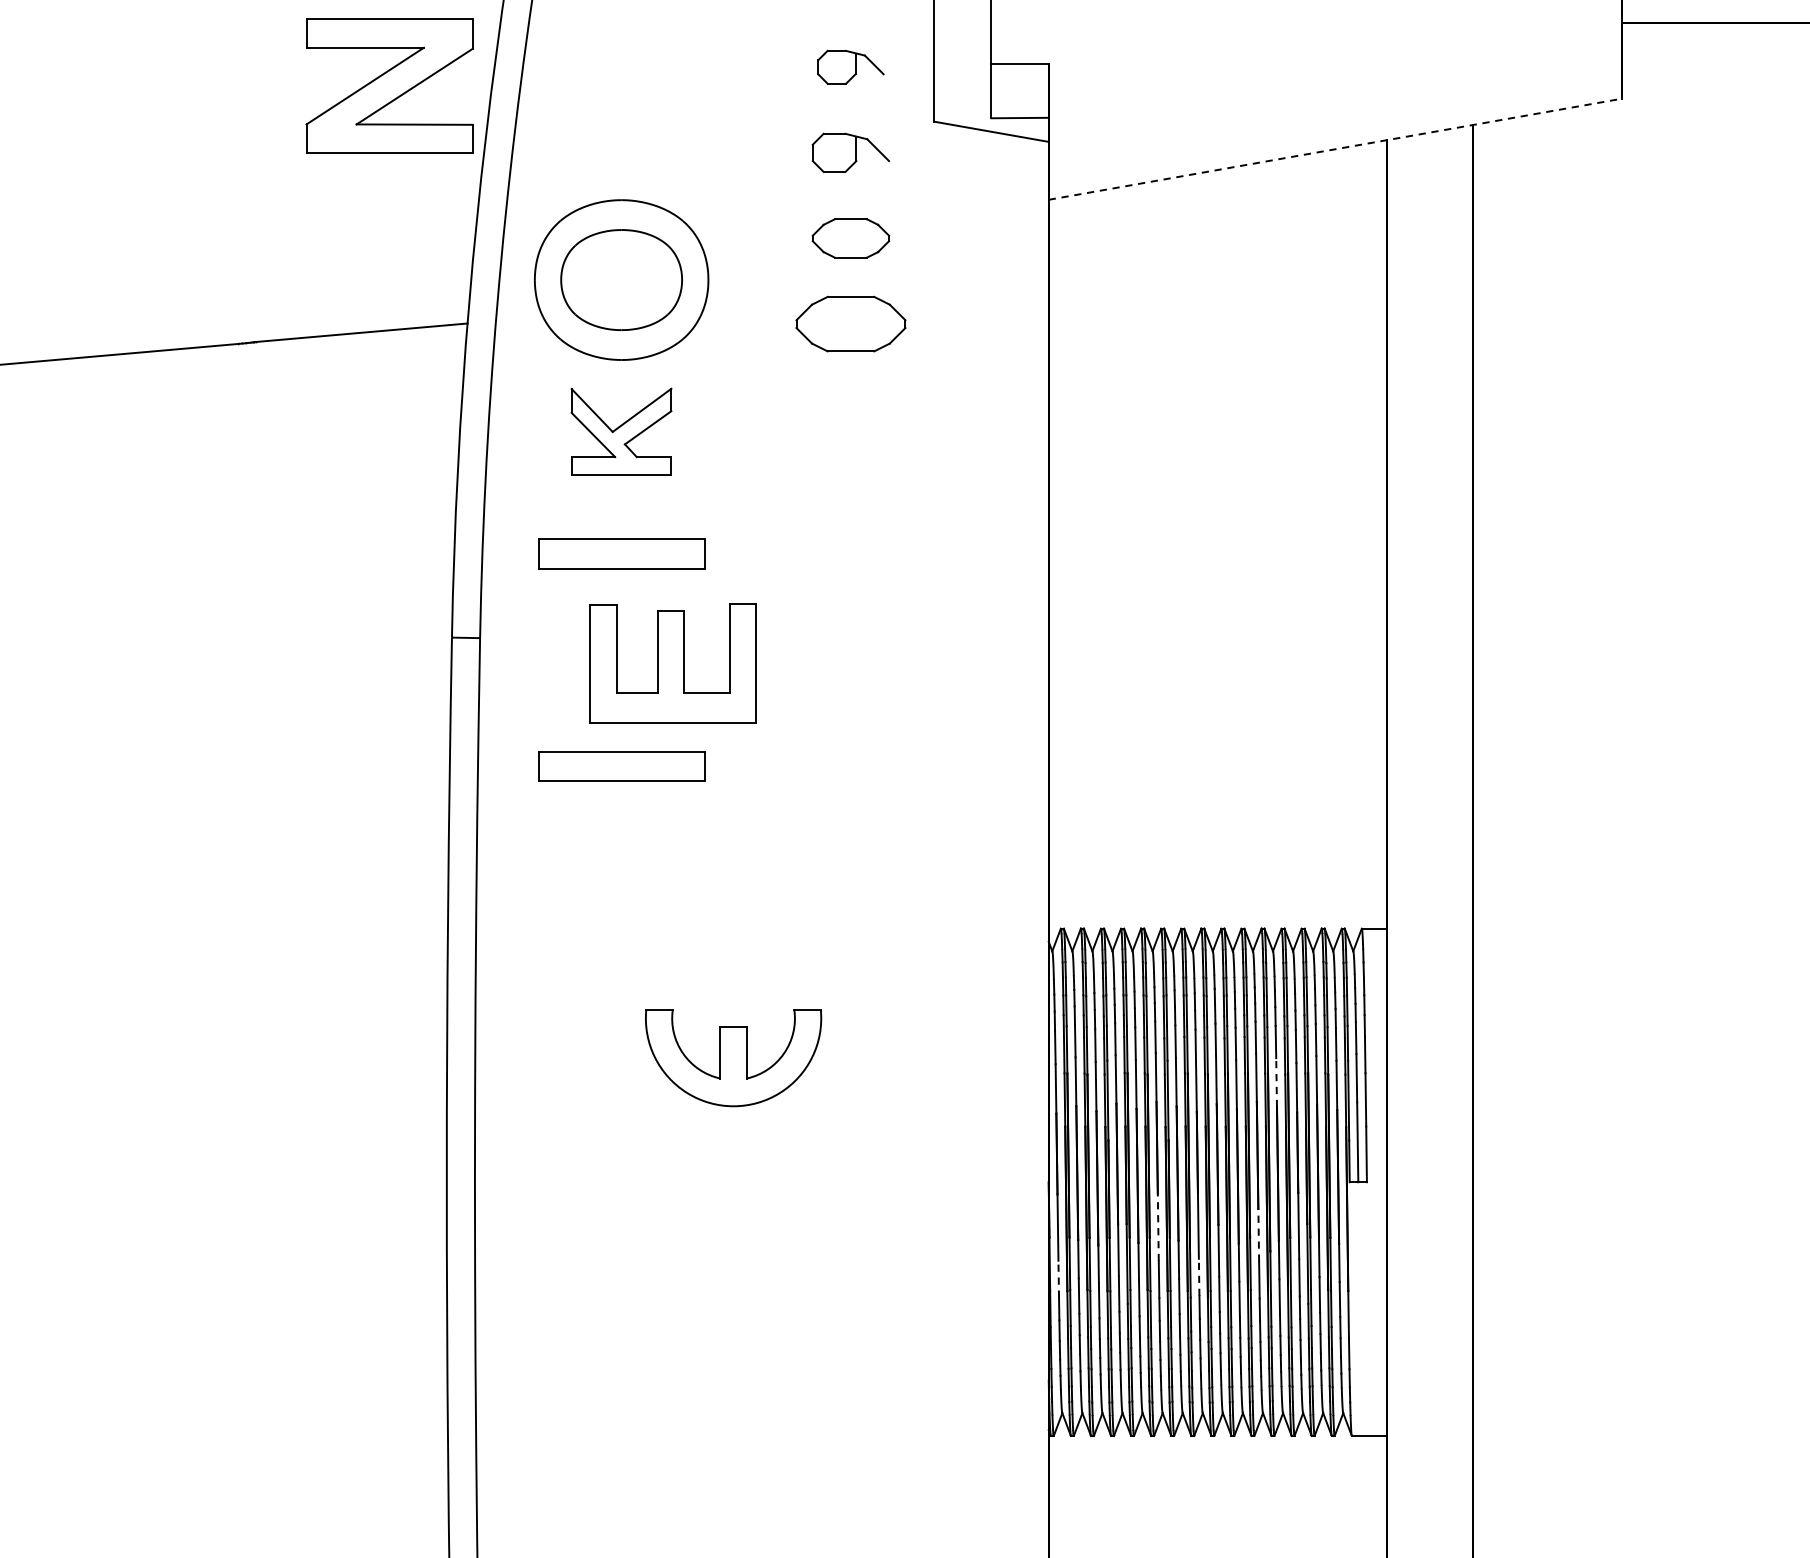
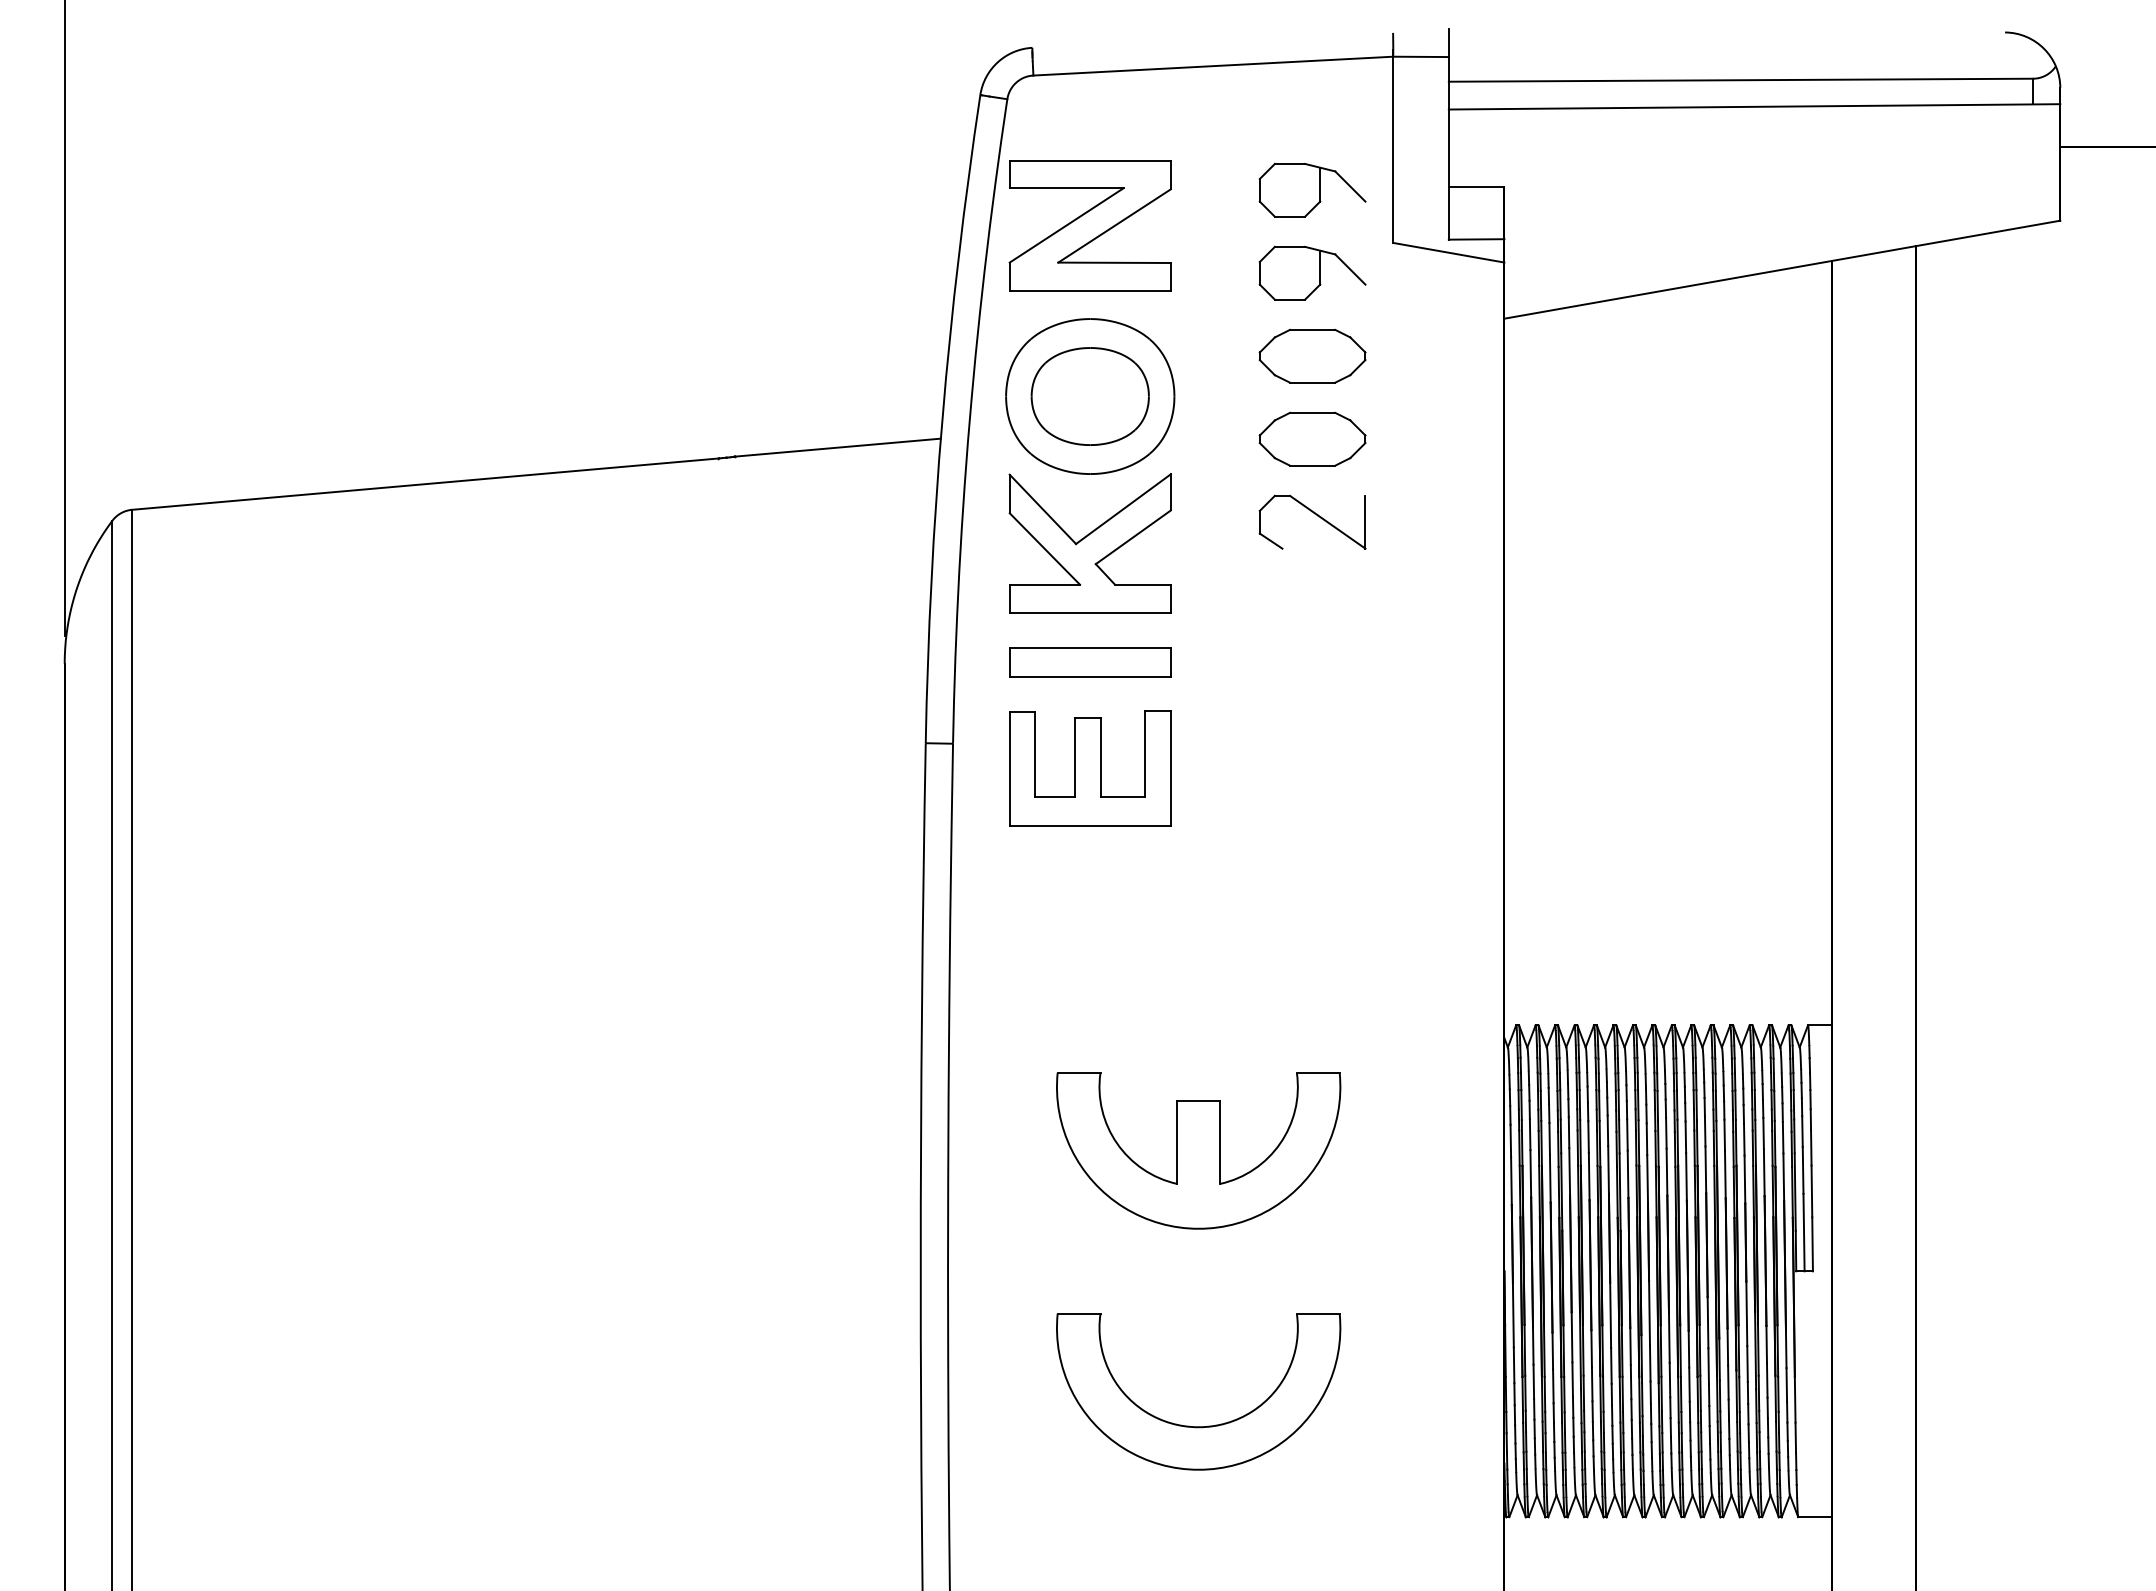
part: (850, 66) -> (1312, 189), size x1.67
part: (388, 86) -> (1089, 225), moved
line: (1335, 149) -> (1782, 269), dashed -> solid
part: (850, 152) -> (1312, 272), size x1.43
part: (850, 237) -> (1312, 355), size x1.43
part: (855, 403) -> (1317, 516), added
part: (620, 431) -> (1089, 543), size x1.67
part: (673, 663) -> (1090, 768), moved
part: (621, 766) -> (1090, 868), removed
part: (733, 1057) -> (1198, 1150), size x1.67
line: (1276, 1082) -> (1725, 1174), dashed -> solid
line: (1158, 1227) -> (1610, 1315), dashed -> solid
line: (1259, 1235) -> (1708, 1322), dashed -> solid
line: (1199, 1277) -> (1650, 1363), dashed -> solid
line: (1059, 1279) -> (1514, 1365), dashed -> solid
part: (733, 1342) -> (1198, 1426), added

